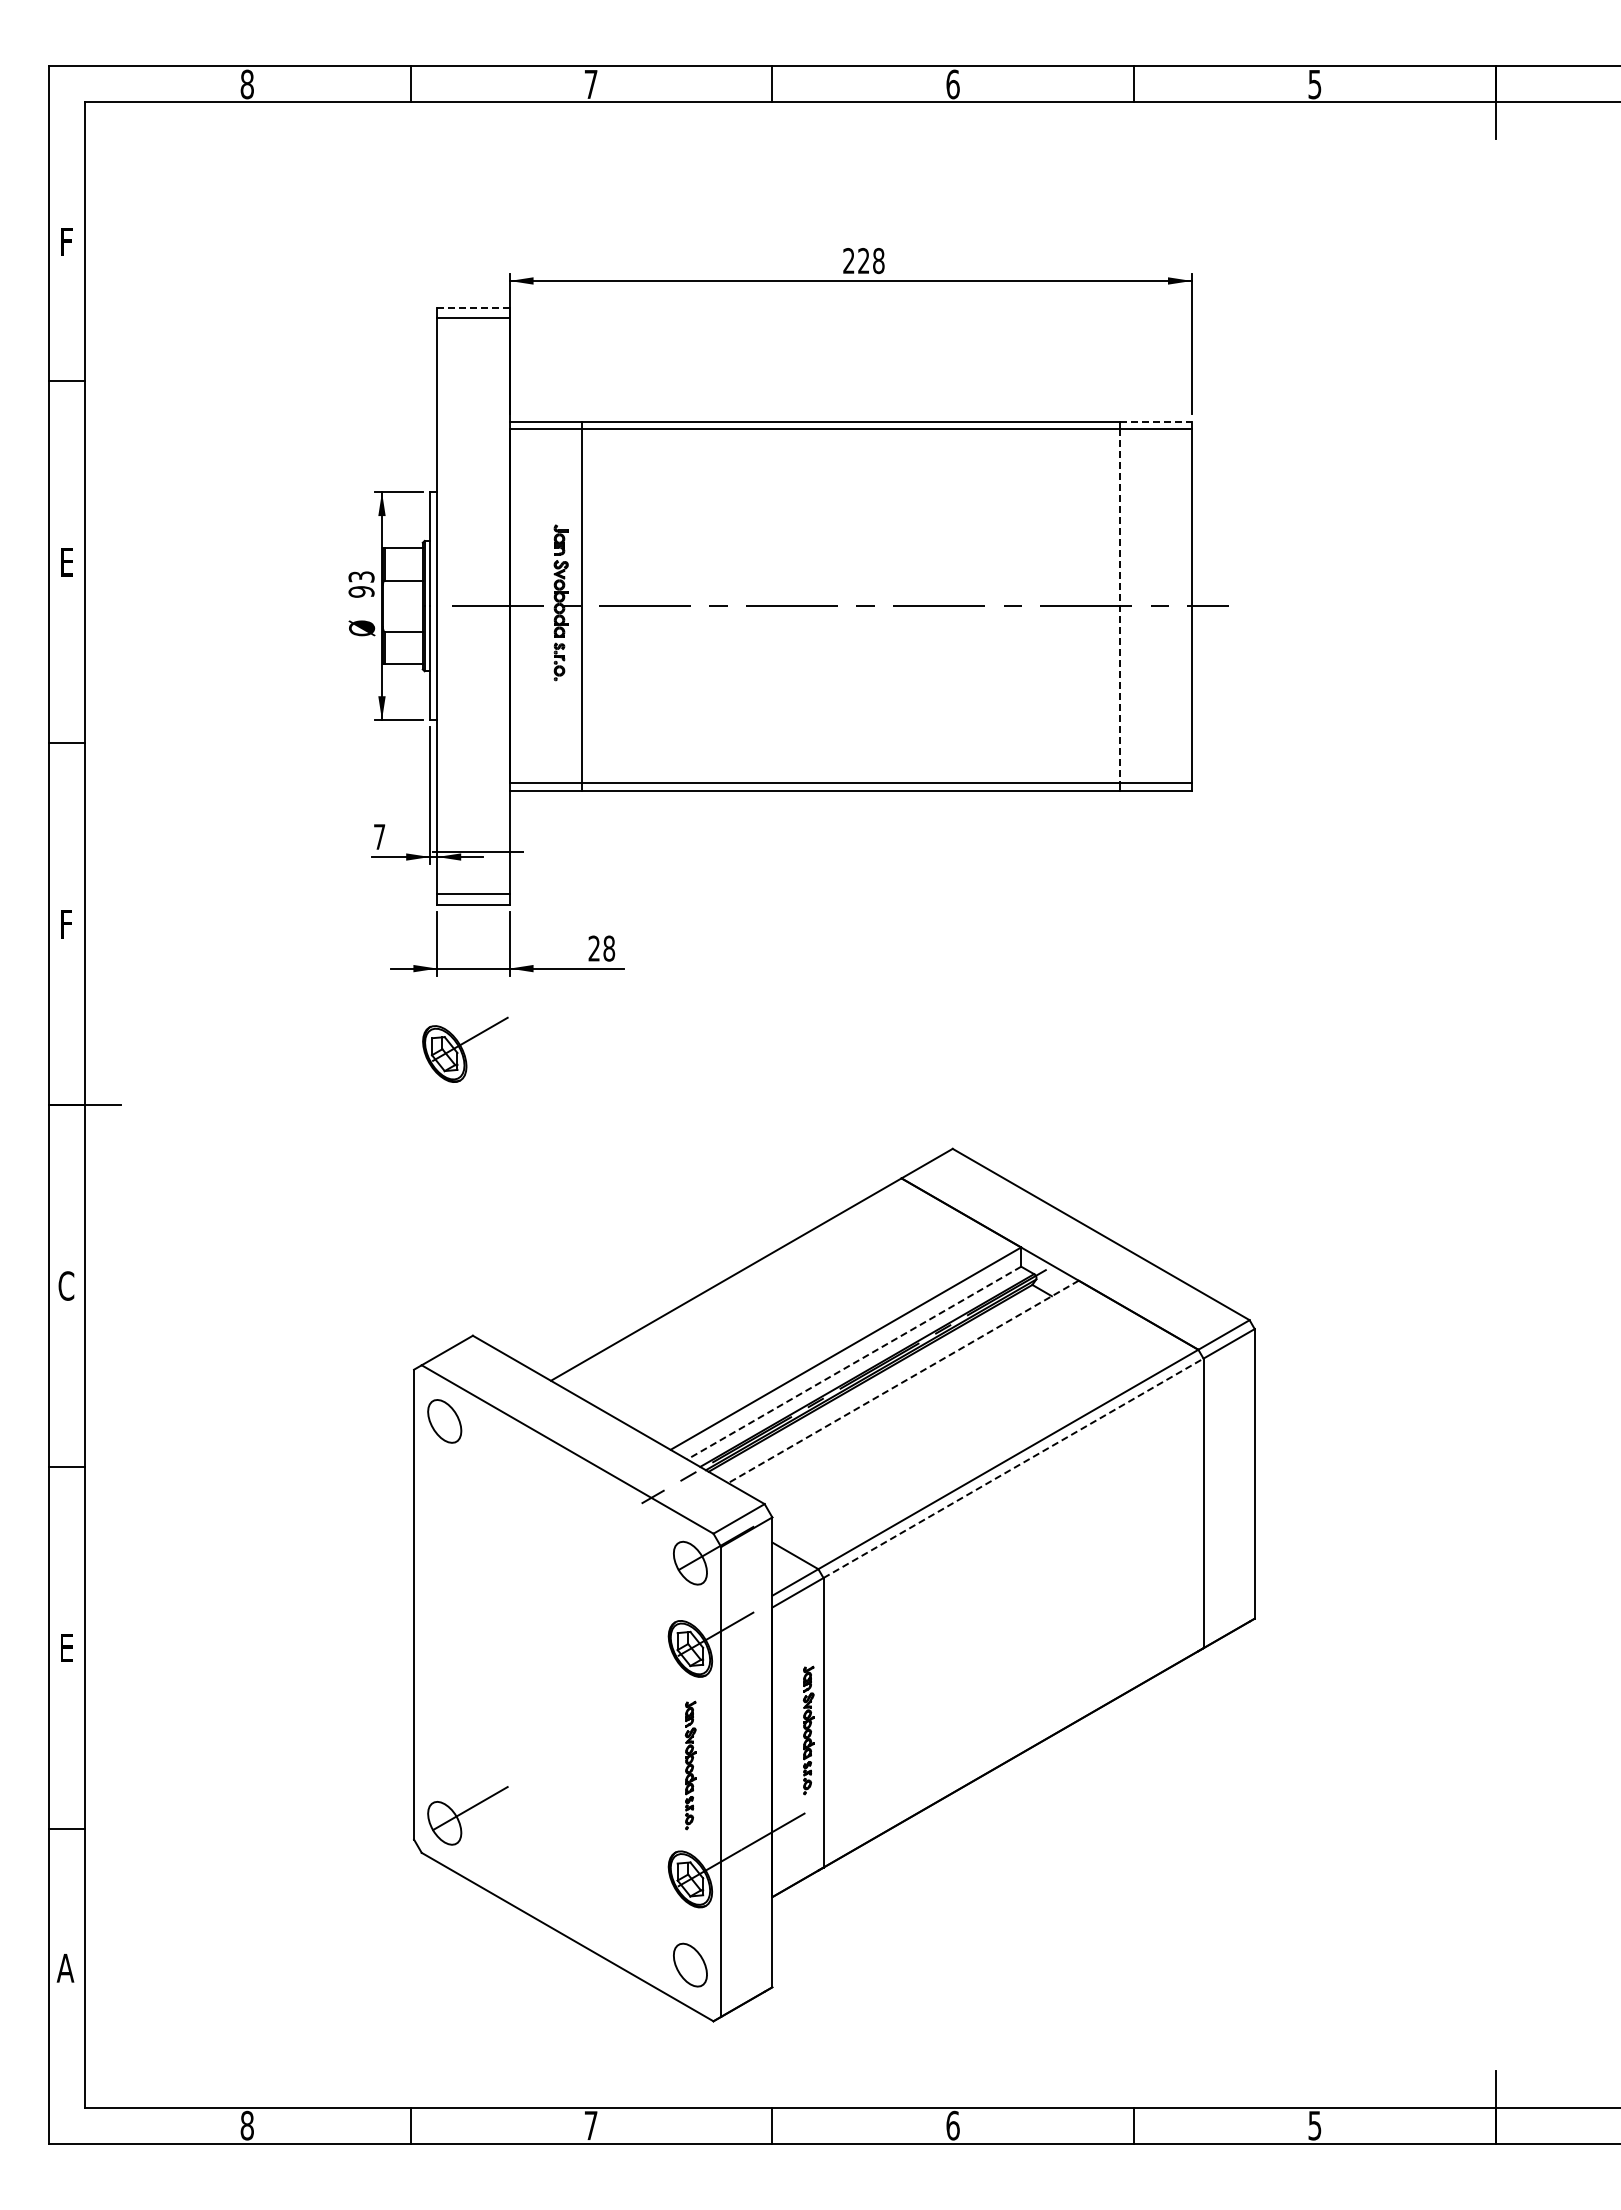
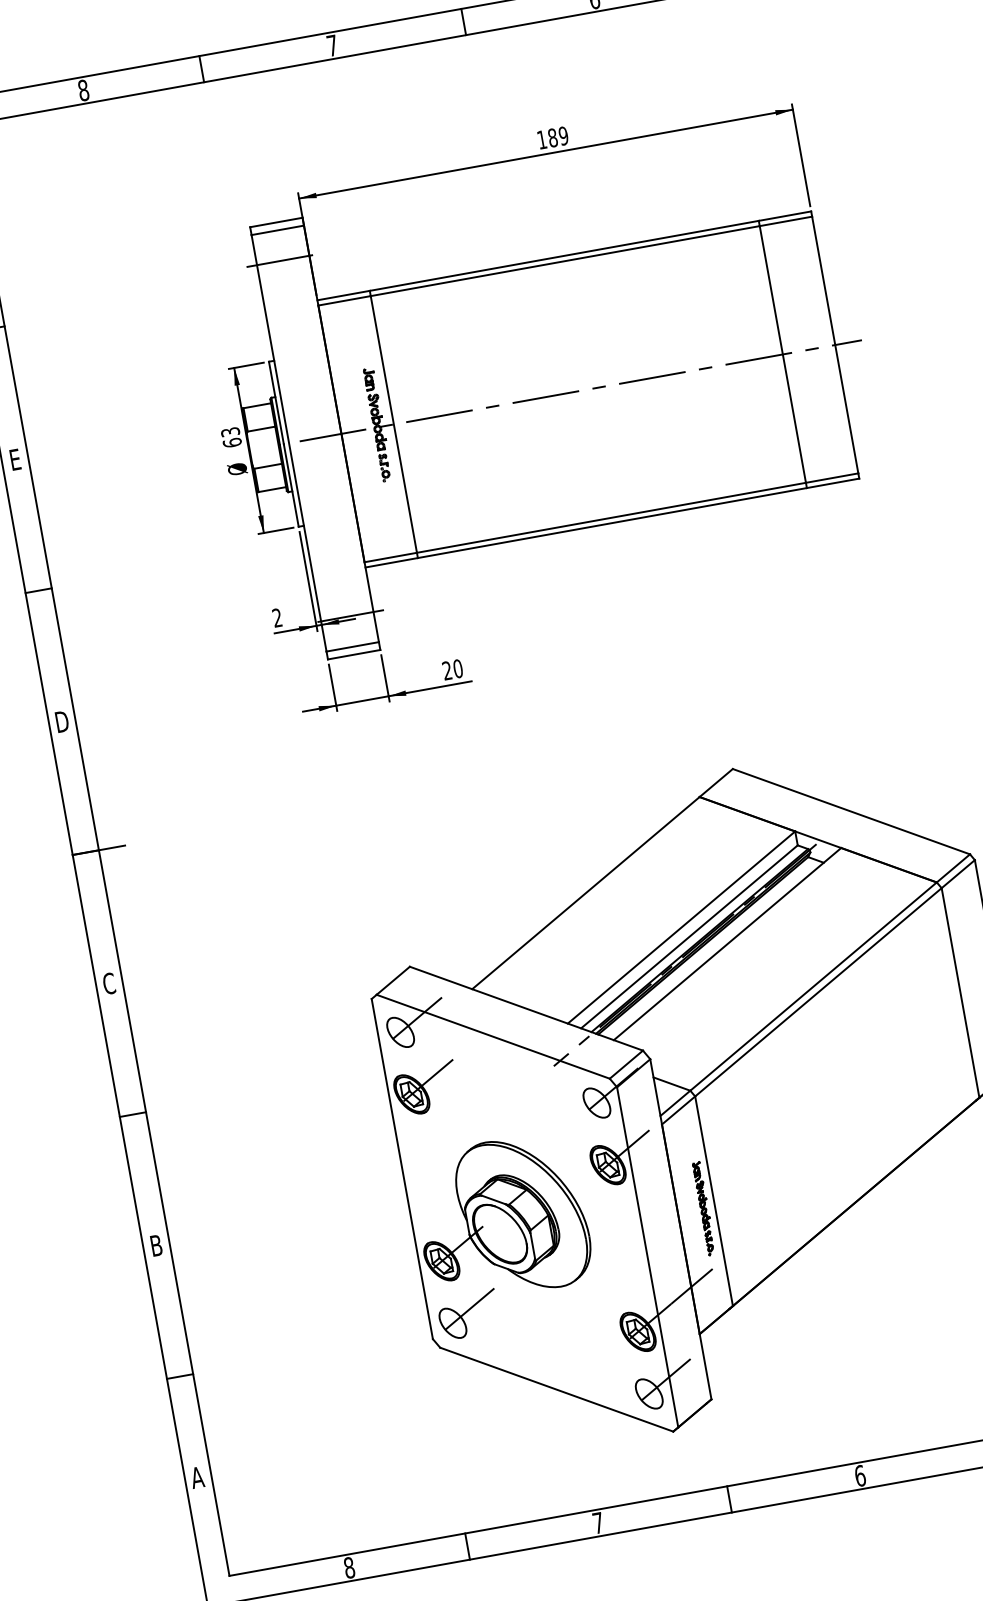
text: (863, 261) -> (552, 138), 228 -> 189
line: (473, 307) -> (276, 222), dashed -> solid
line: (473, 360) -> (283, 260), added
line: (1156, 421) -> (785, 216), dashed -> solid
text: (361, 591) -> (232, 442), 93 -> 63
line: (1119, 606) -> (782, 354), dashed -> solid
text: (379, 836) -> (277, 617), 7 -> 2
text: (66, 923) -> (62, 721), F -> D
text: (609, 948) -> (458, 668), 28 -> 20
part: (465, 1049) -> (426, 1088), moved
line: (854, 1363) -> (689, 937), dashed -> solid
line: (903, 1382) -> (727, 944), dashed -> solid
line: (470, 1406) -> (417, 1018), added
line: (1013, 1468) -> (818, 992), dashed -> solid
text: (66, 1647) -> (156, 1245), E -> B
part: (535, 1694) -> (501, 1218), added
part: (690, 1765) -> (623, 1249), removed
line: (715, 1950) -> (665, 1380), added

